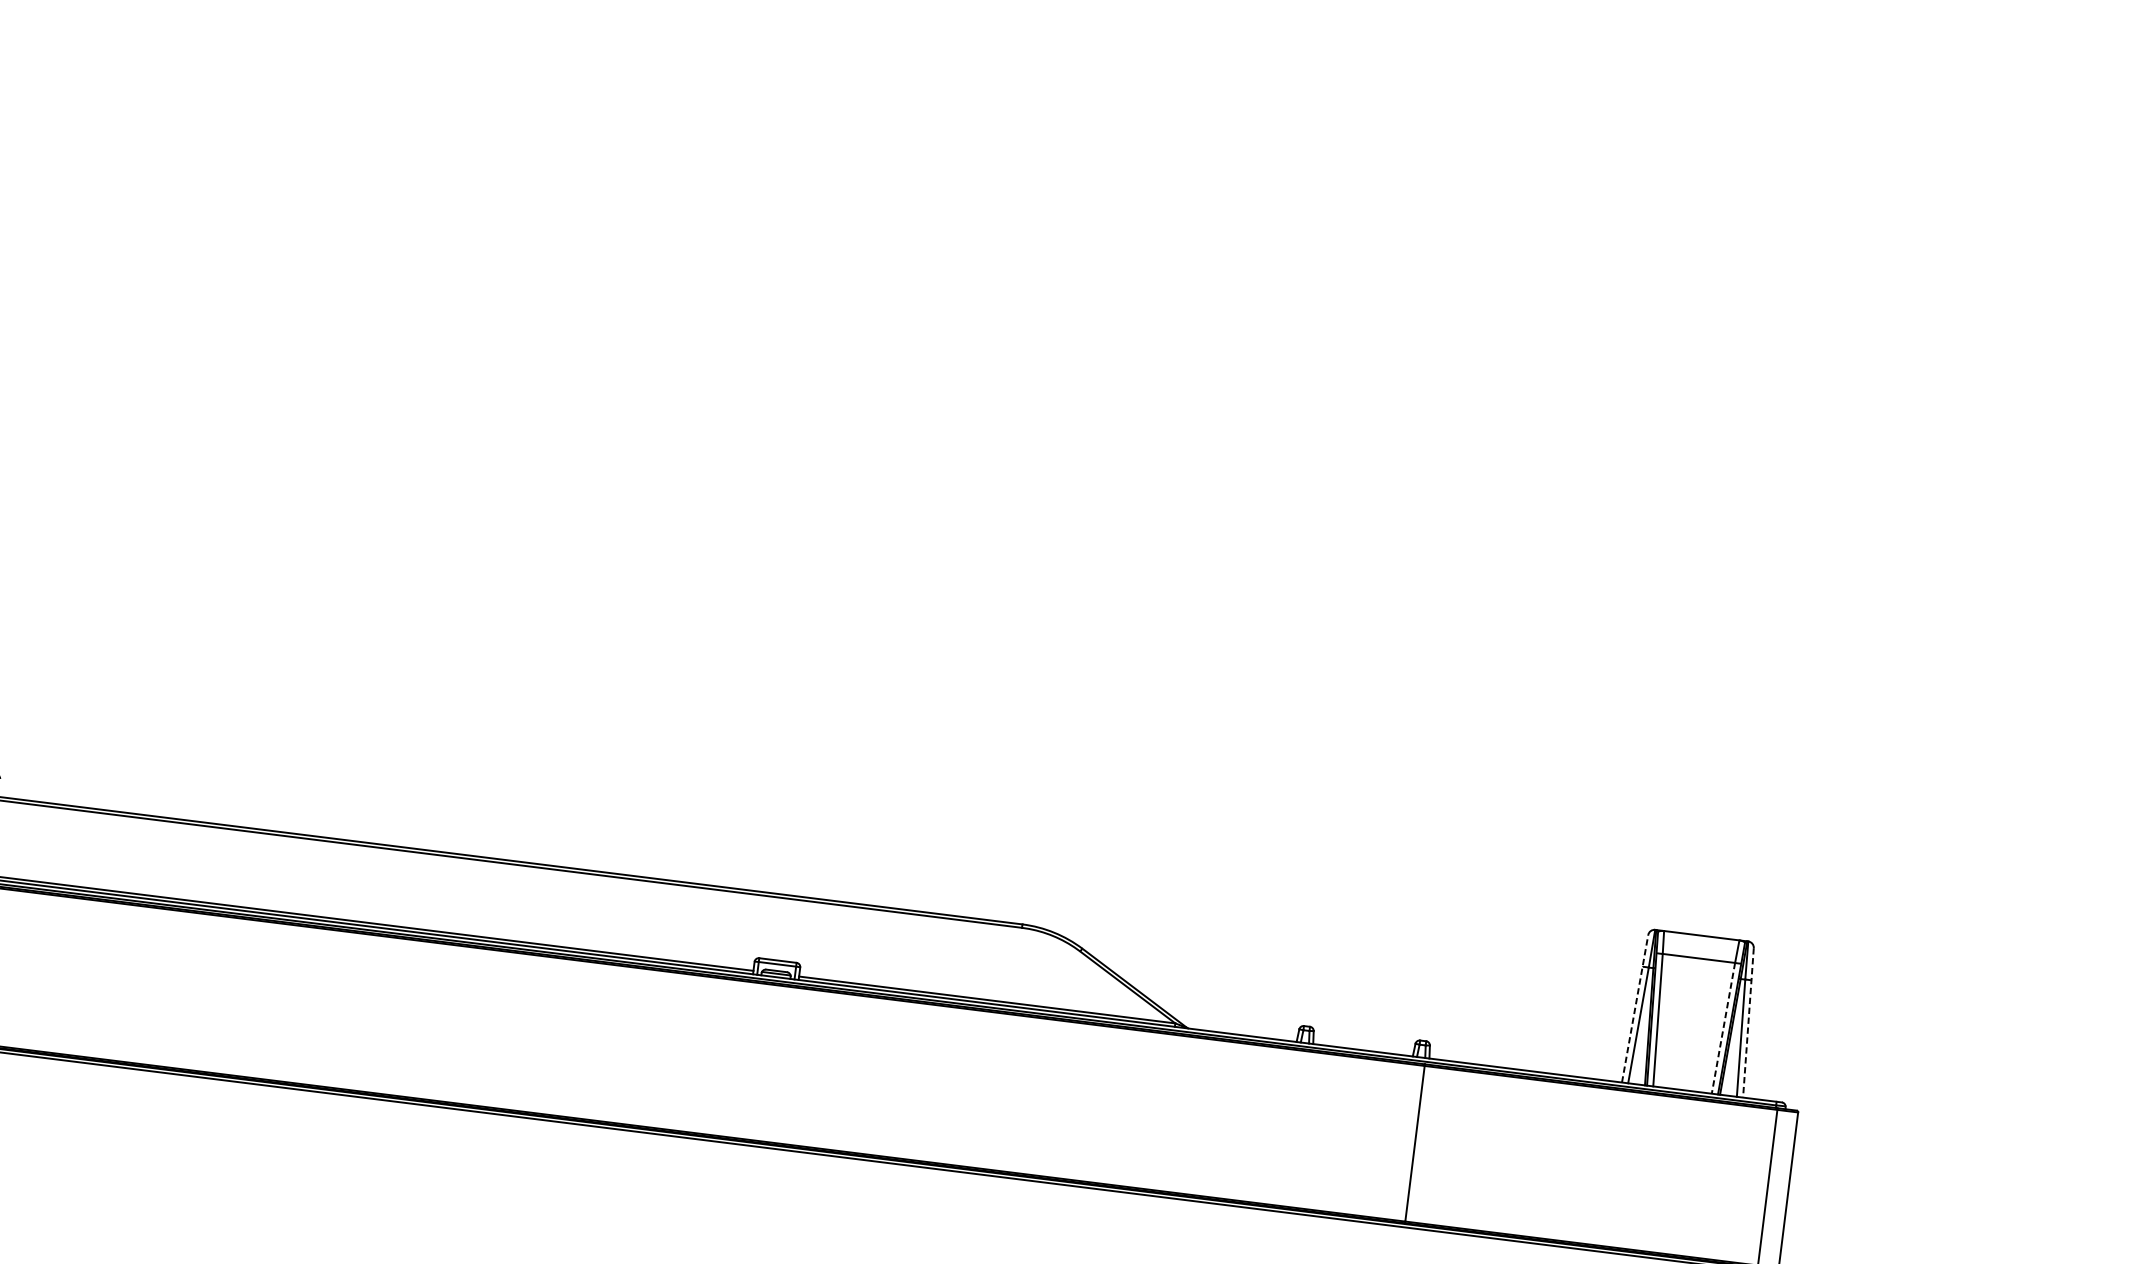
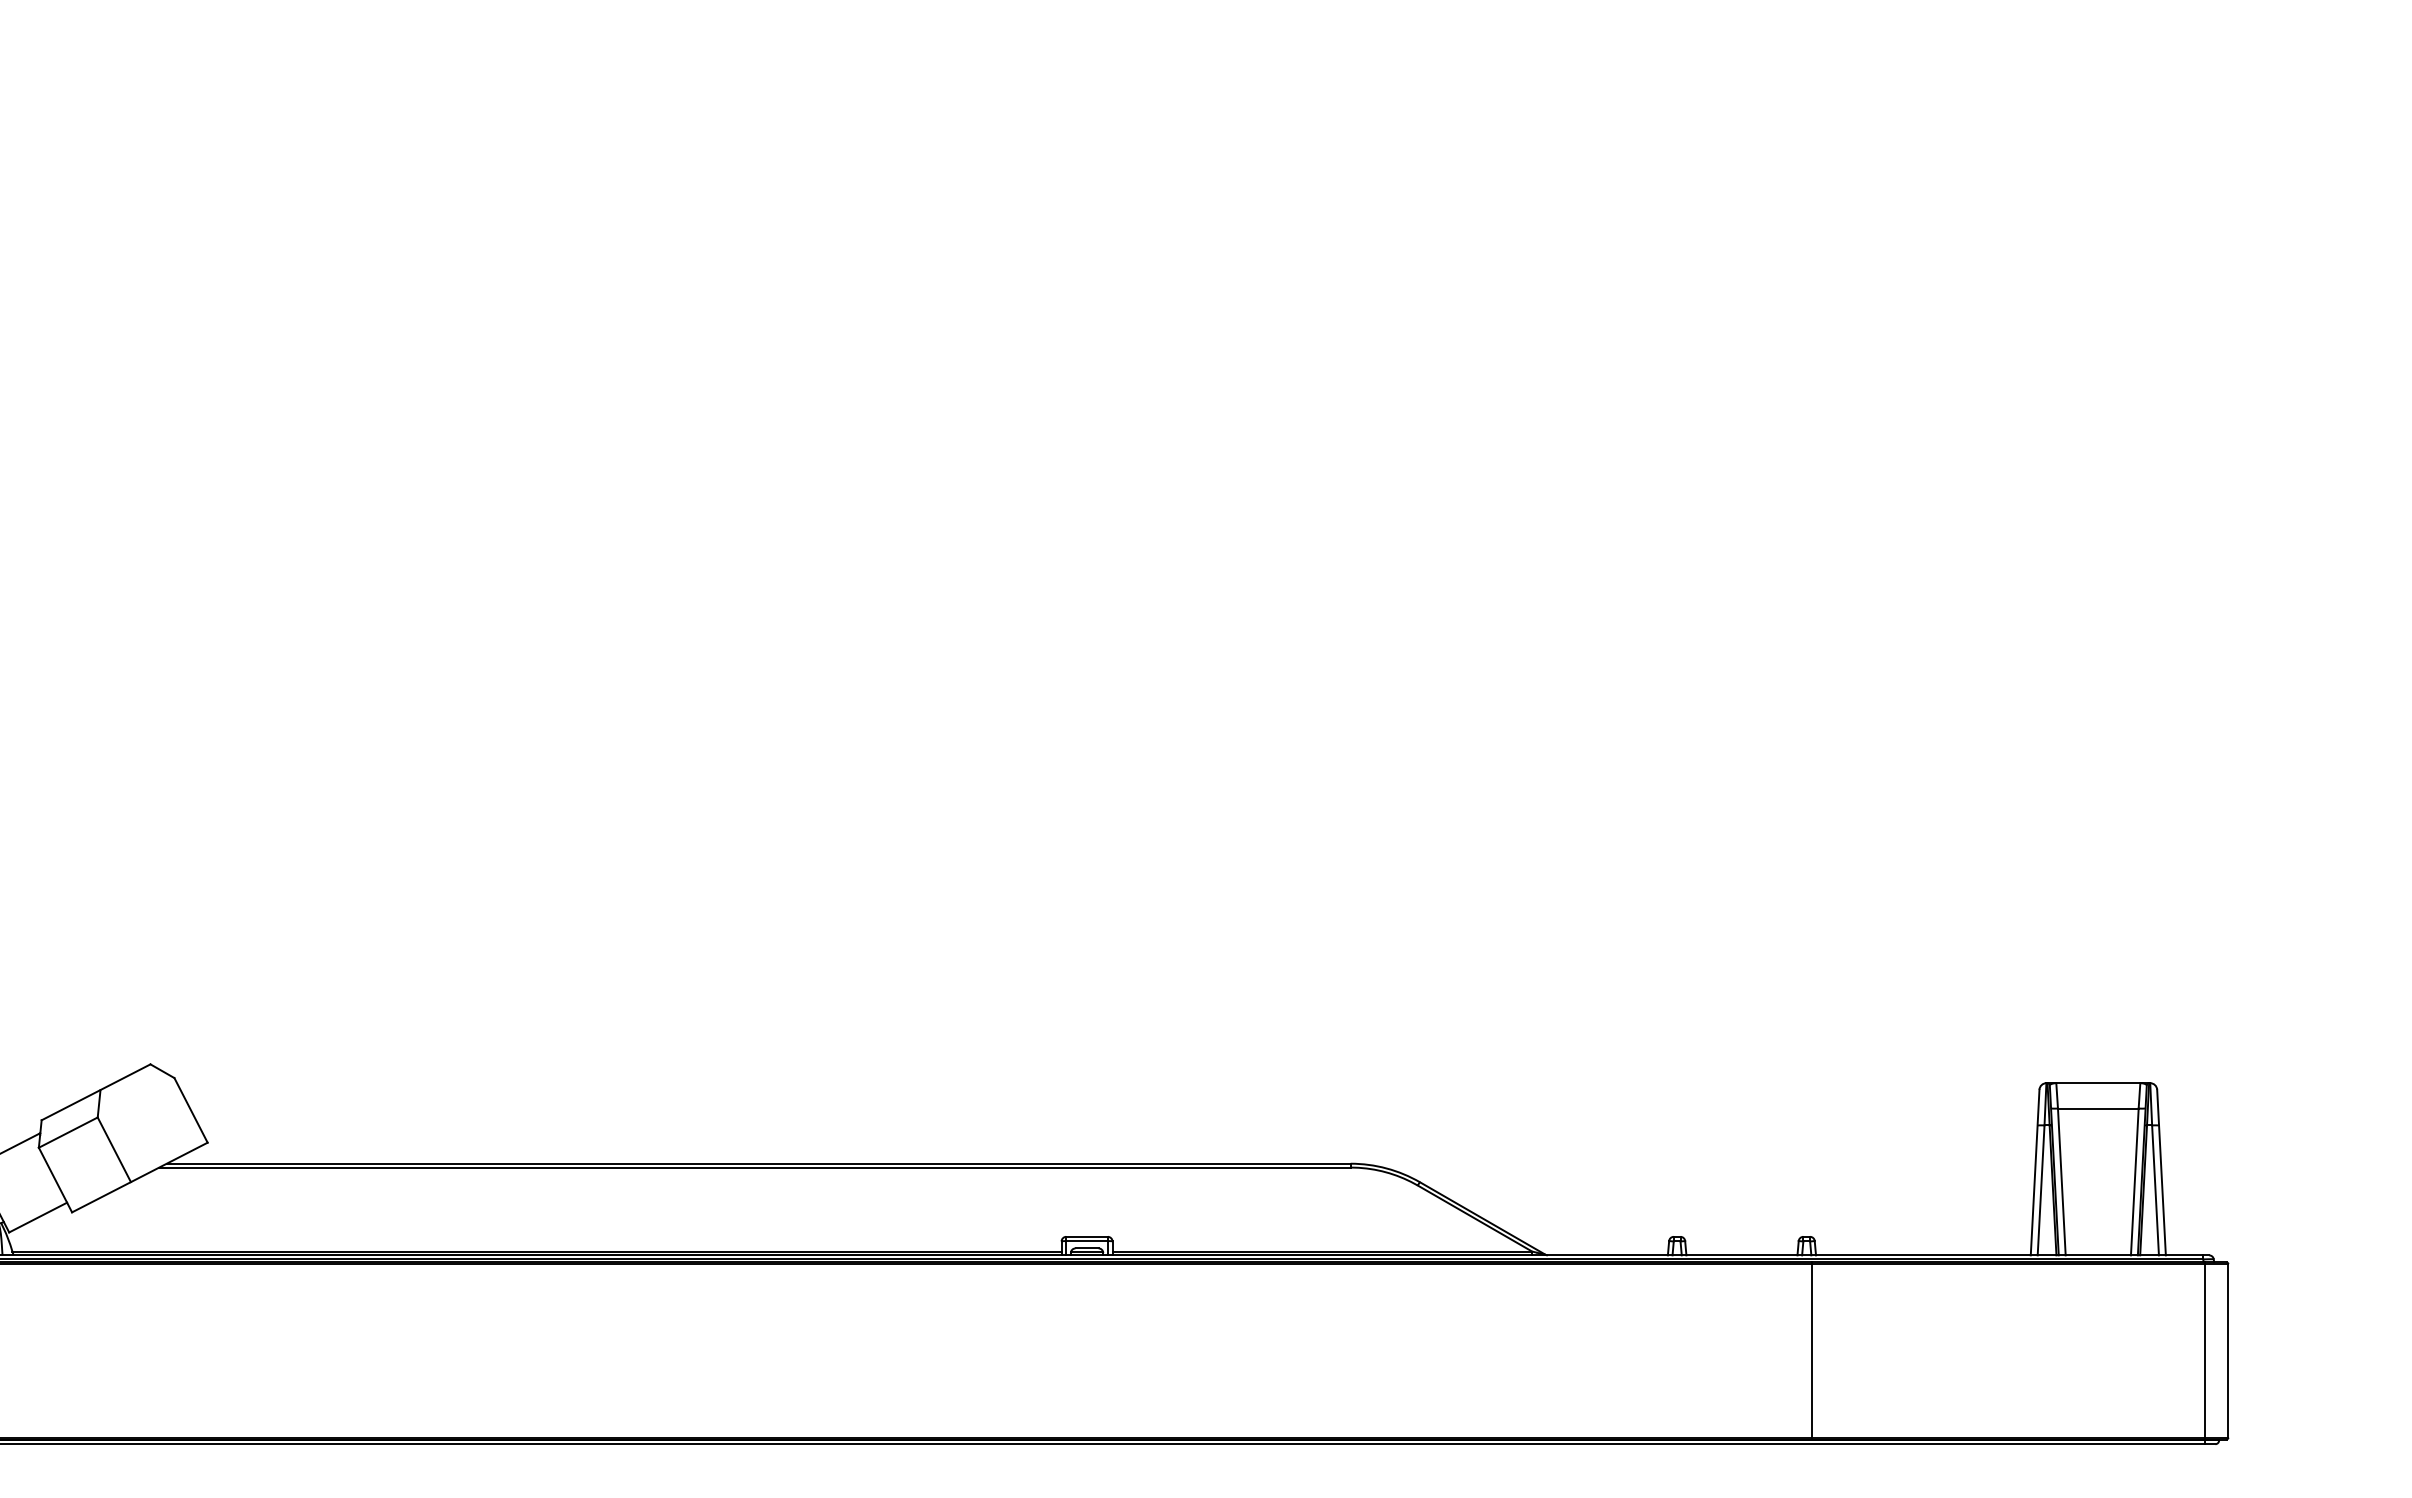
line: (1635, 1008) -> (2035, 1172), dashed -> solid
line: (1748, 1022) -> (2161, 1172), dashed -> solid
line: (1723, 1027) -> (2134, 1181), dashed -> solid

